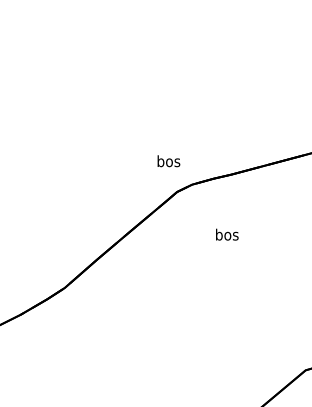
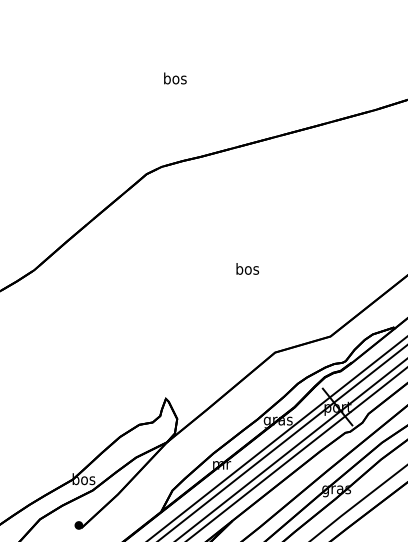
text: (169, 161) -> (175, 78), moved
text: (227, 234) -> (247, 268), moved

